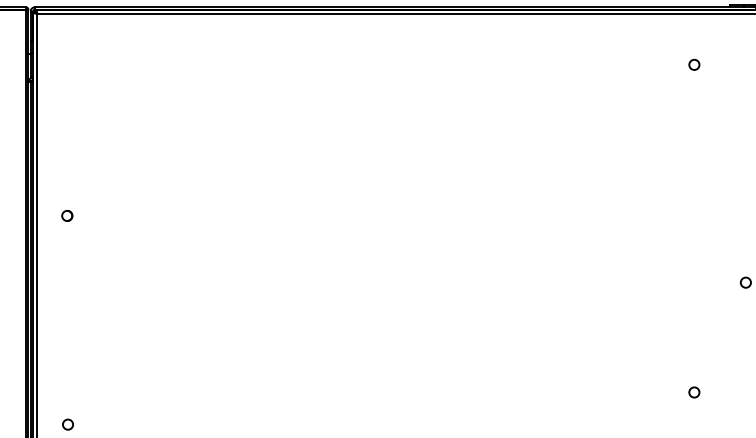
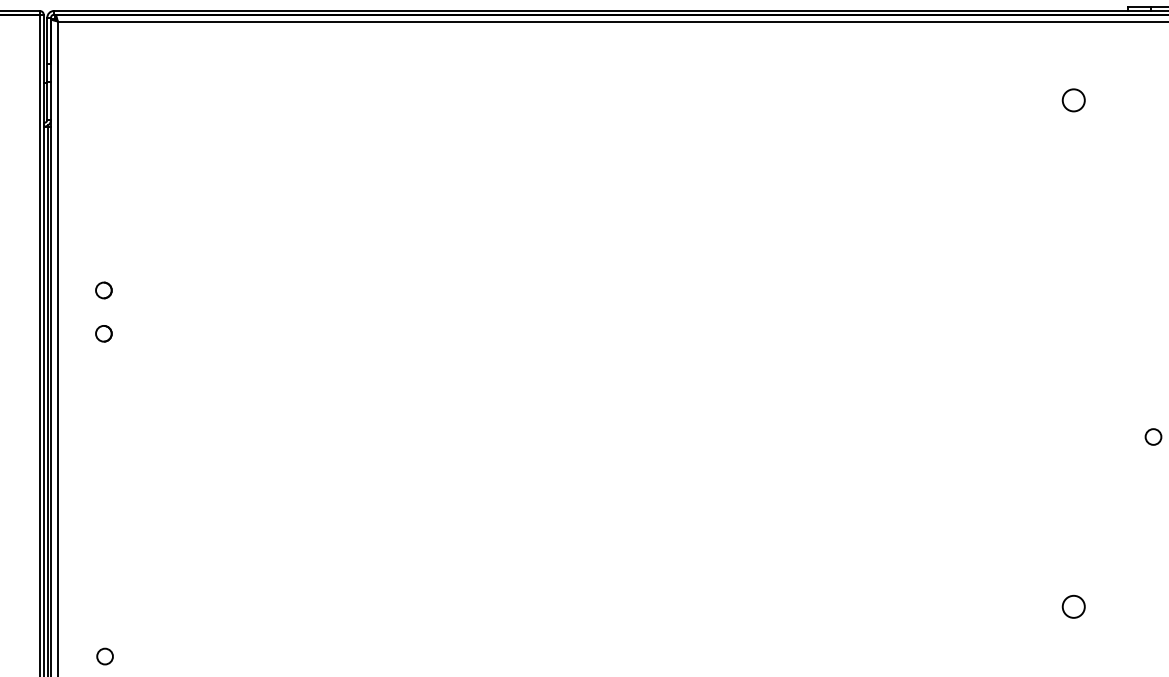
circle: (694, 64) -> (1074, 99), size x1.4
circle: (67, 187) -> (104, 289), added
circle: (694, 392) -> (1074, 606), size x1.4

